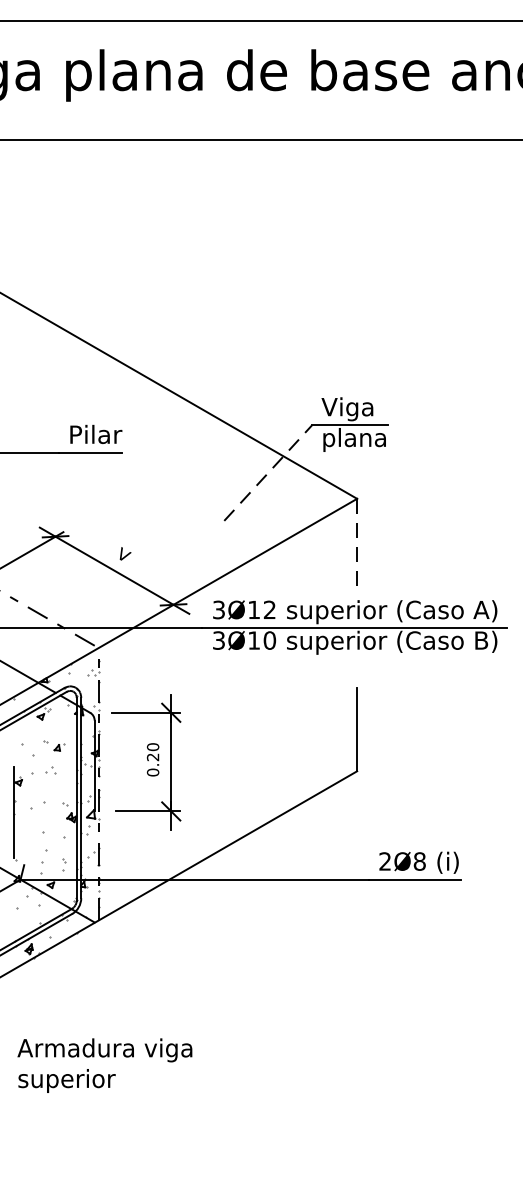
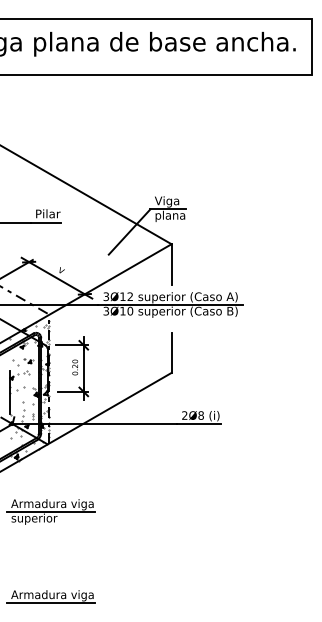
line: (268, 473) -> (129, 232), dashed -> solid
line: (356, 541) -> (171, 264), dashed -> solid
line: (100, 1066) -> (50, 512), added

